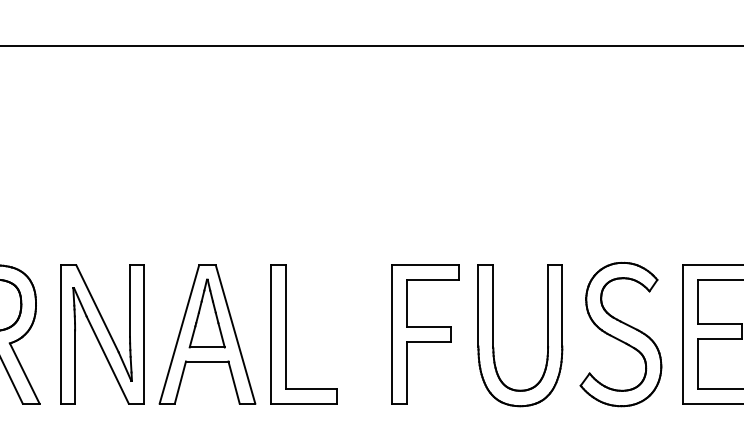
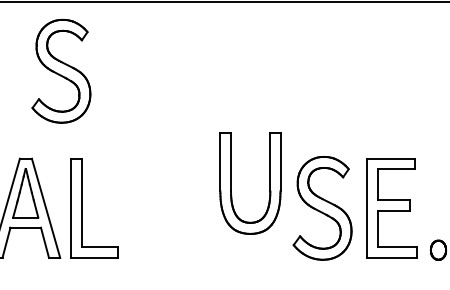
part: (256, 143) -> (61, 71), added
part: (425, 334) -> (182, 208), removed
part: (493, 335) -> (231, 183), moved

